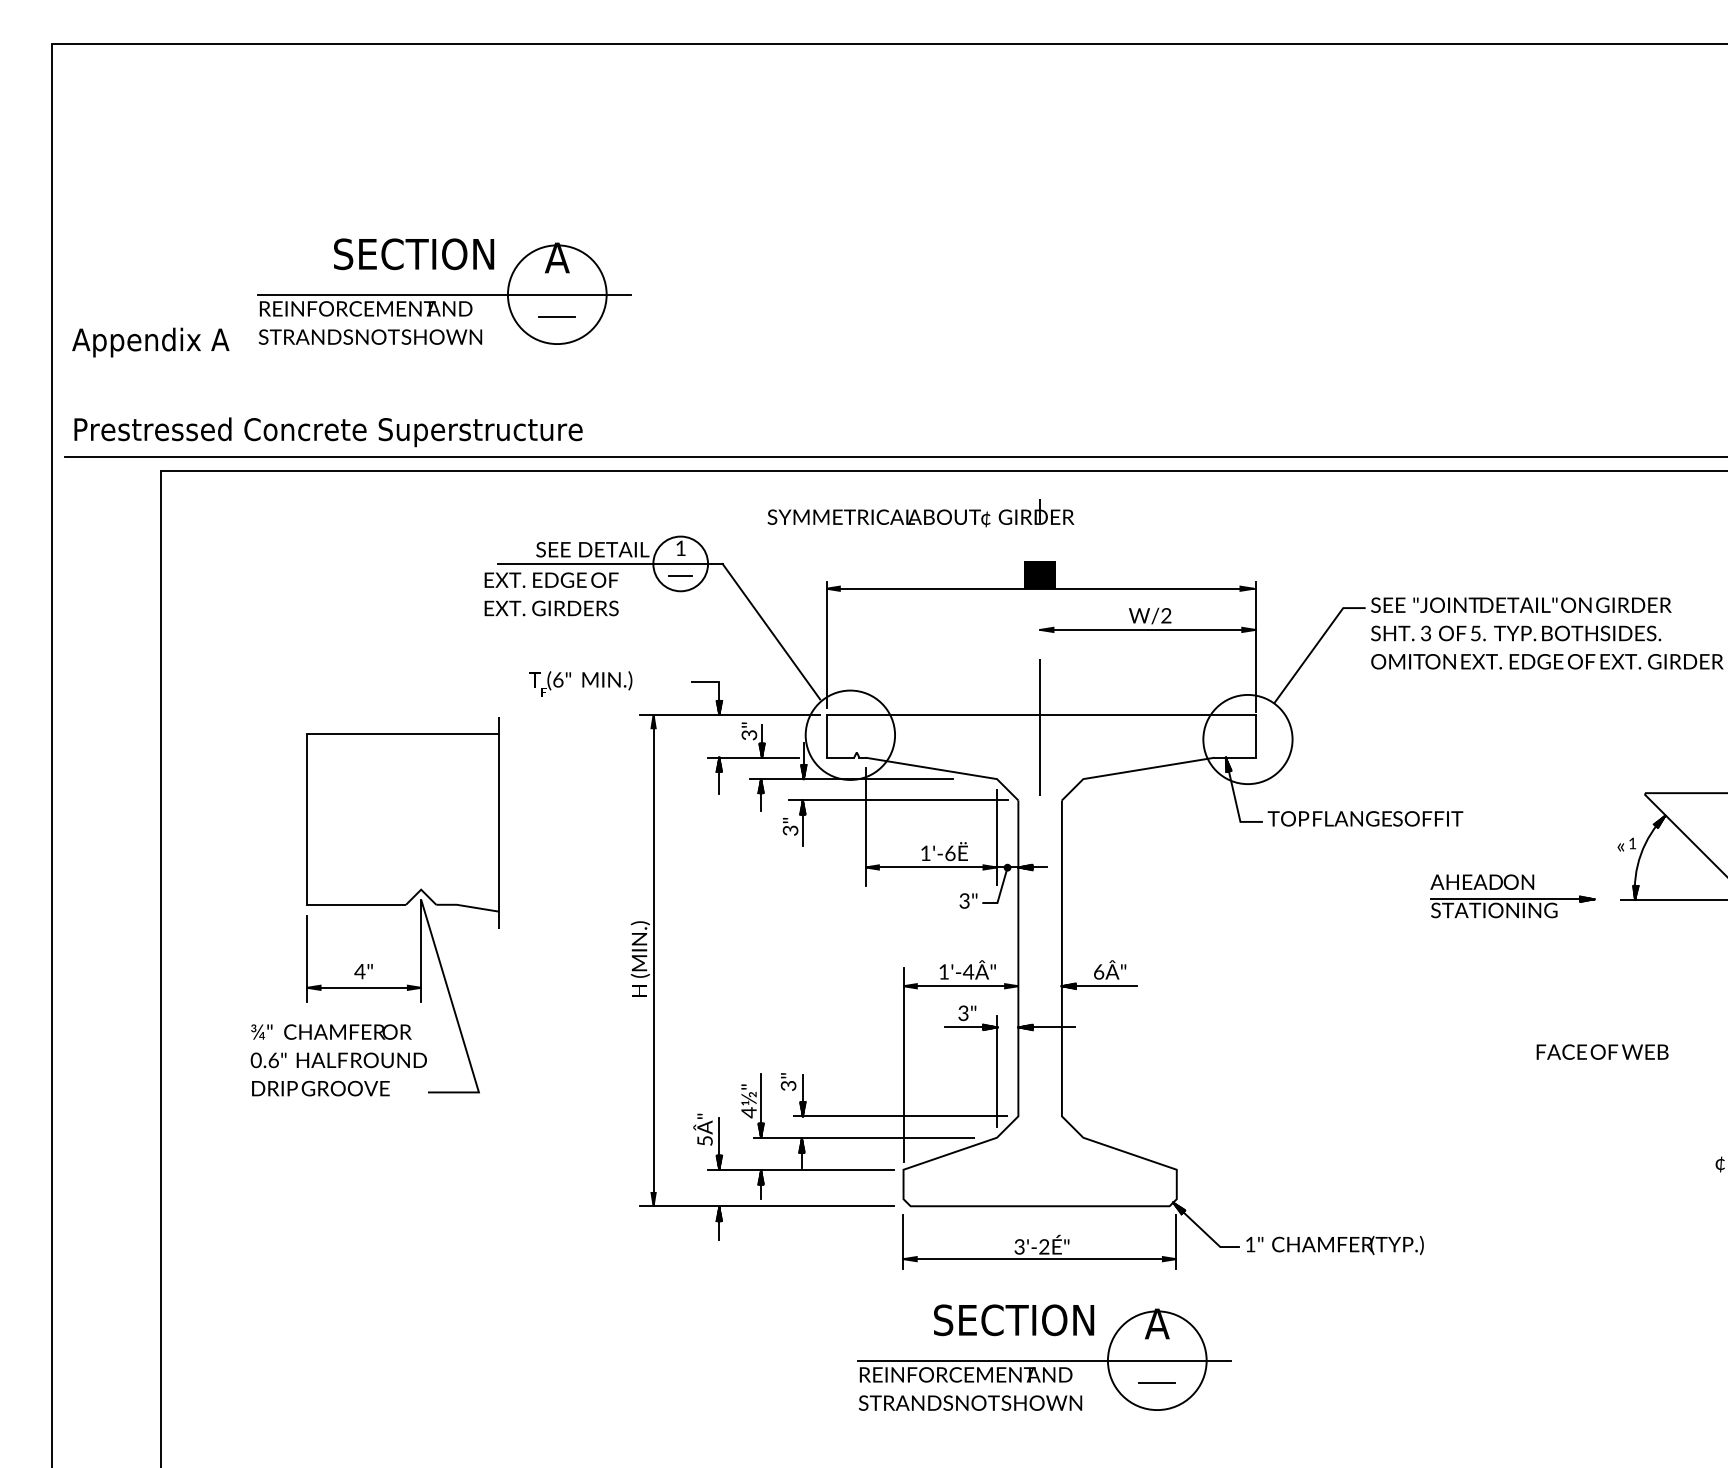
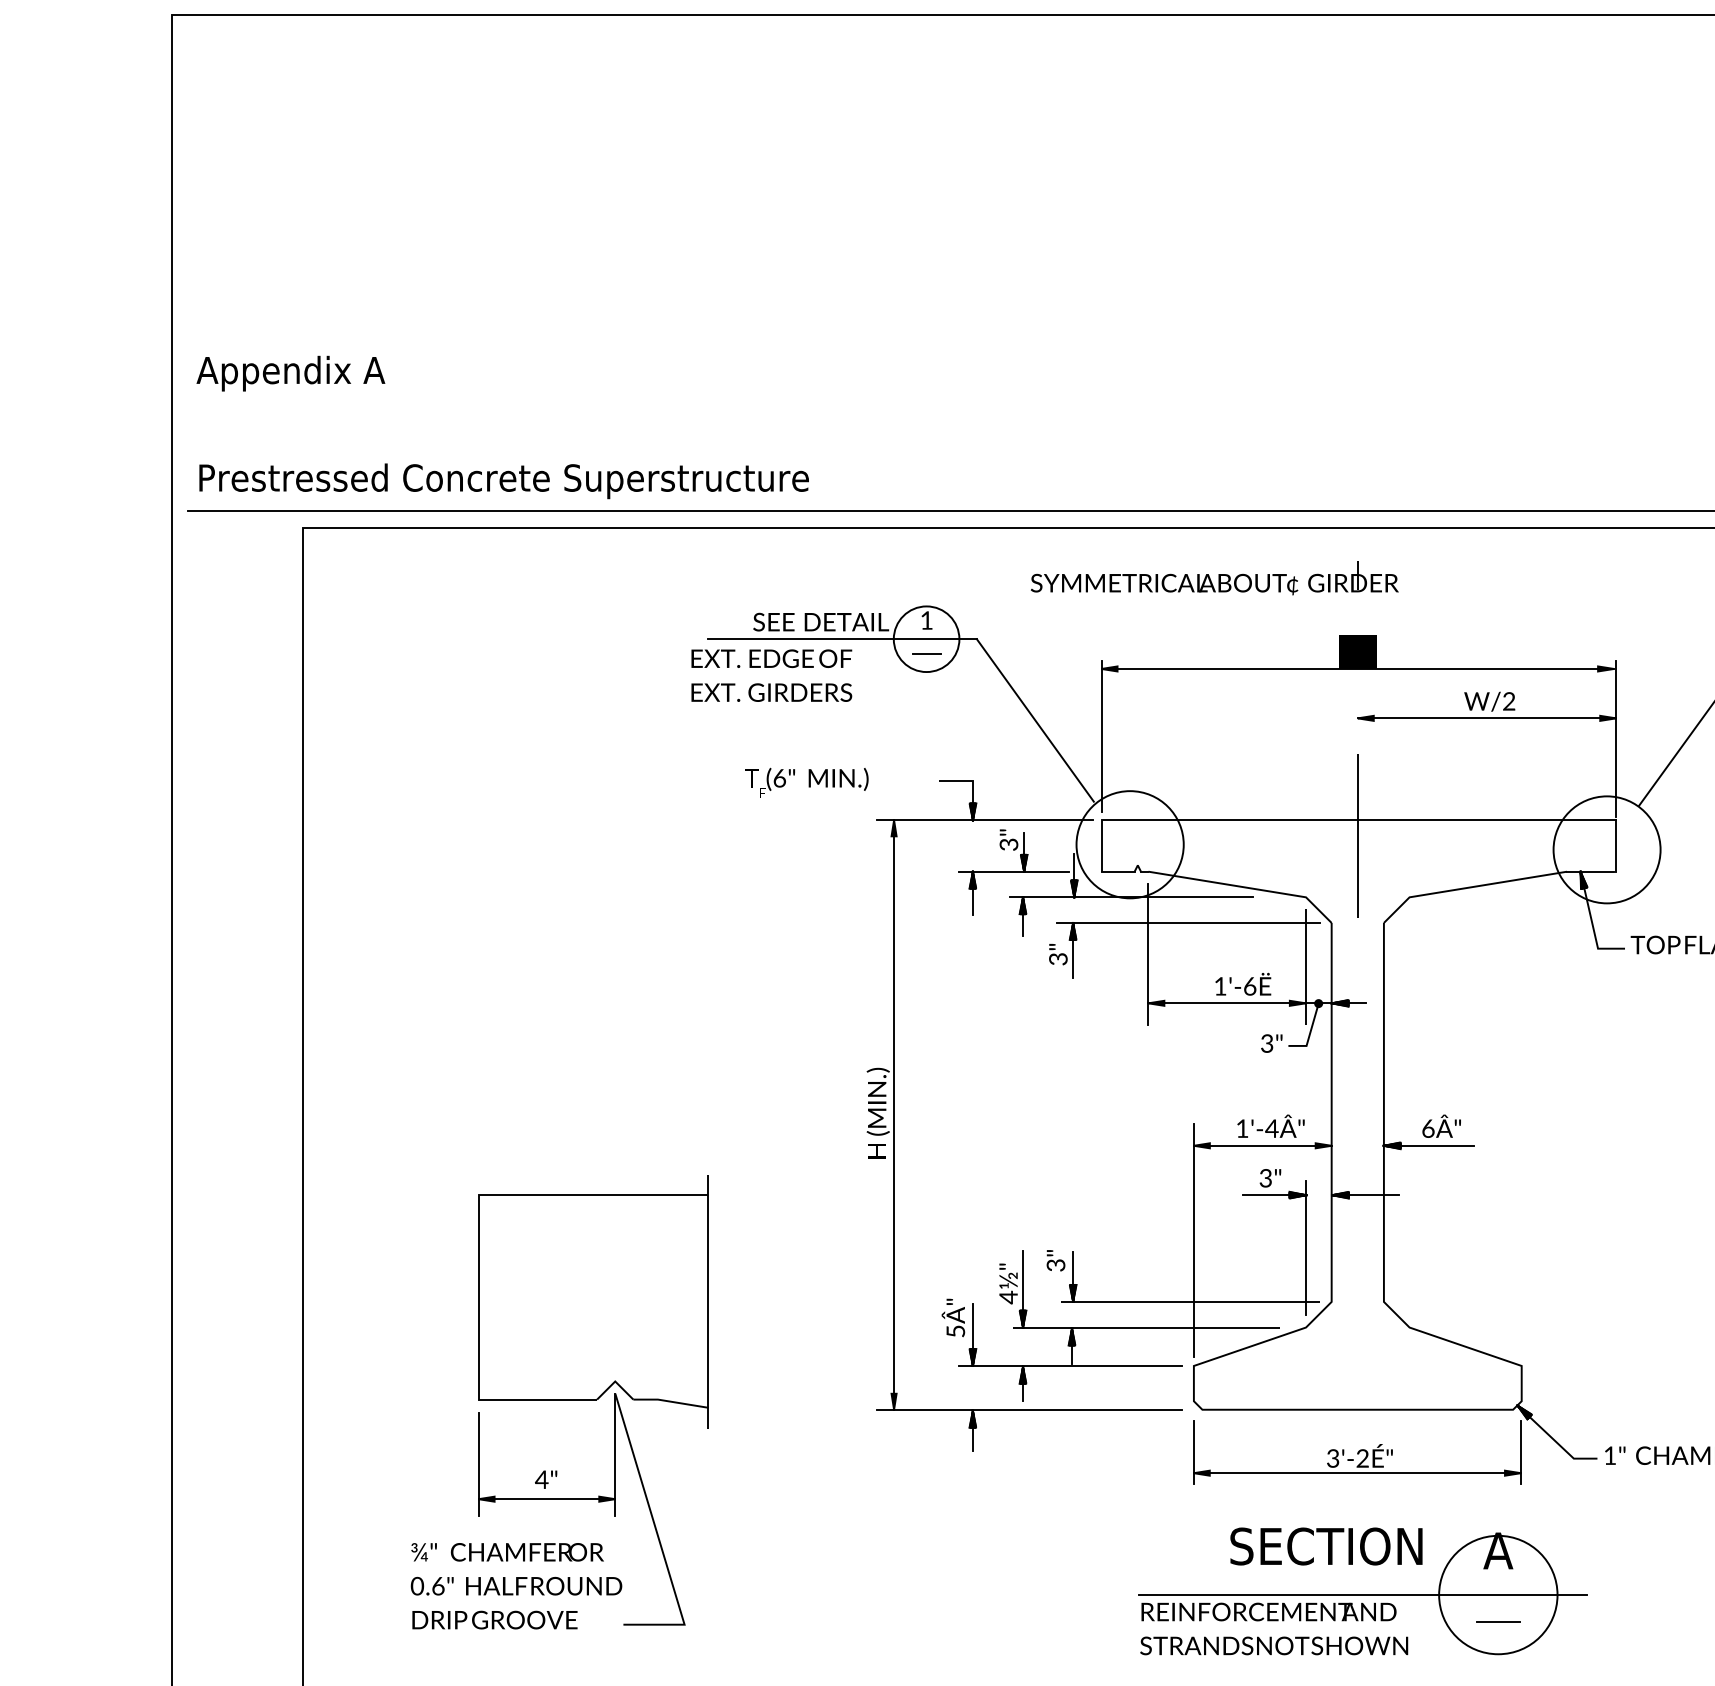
part: (444, 291) -> (643, 312), removed
part: (374, 906) -> (559, 1401), moved

